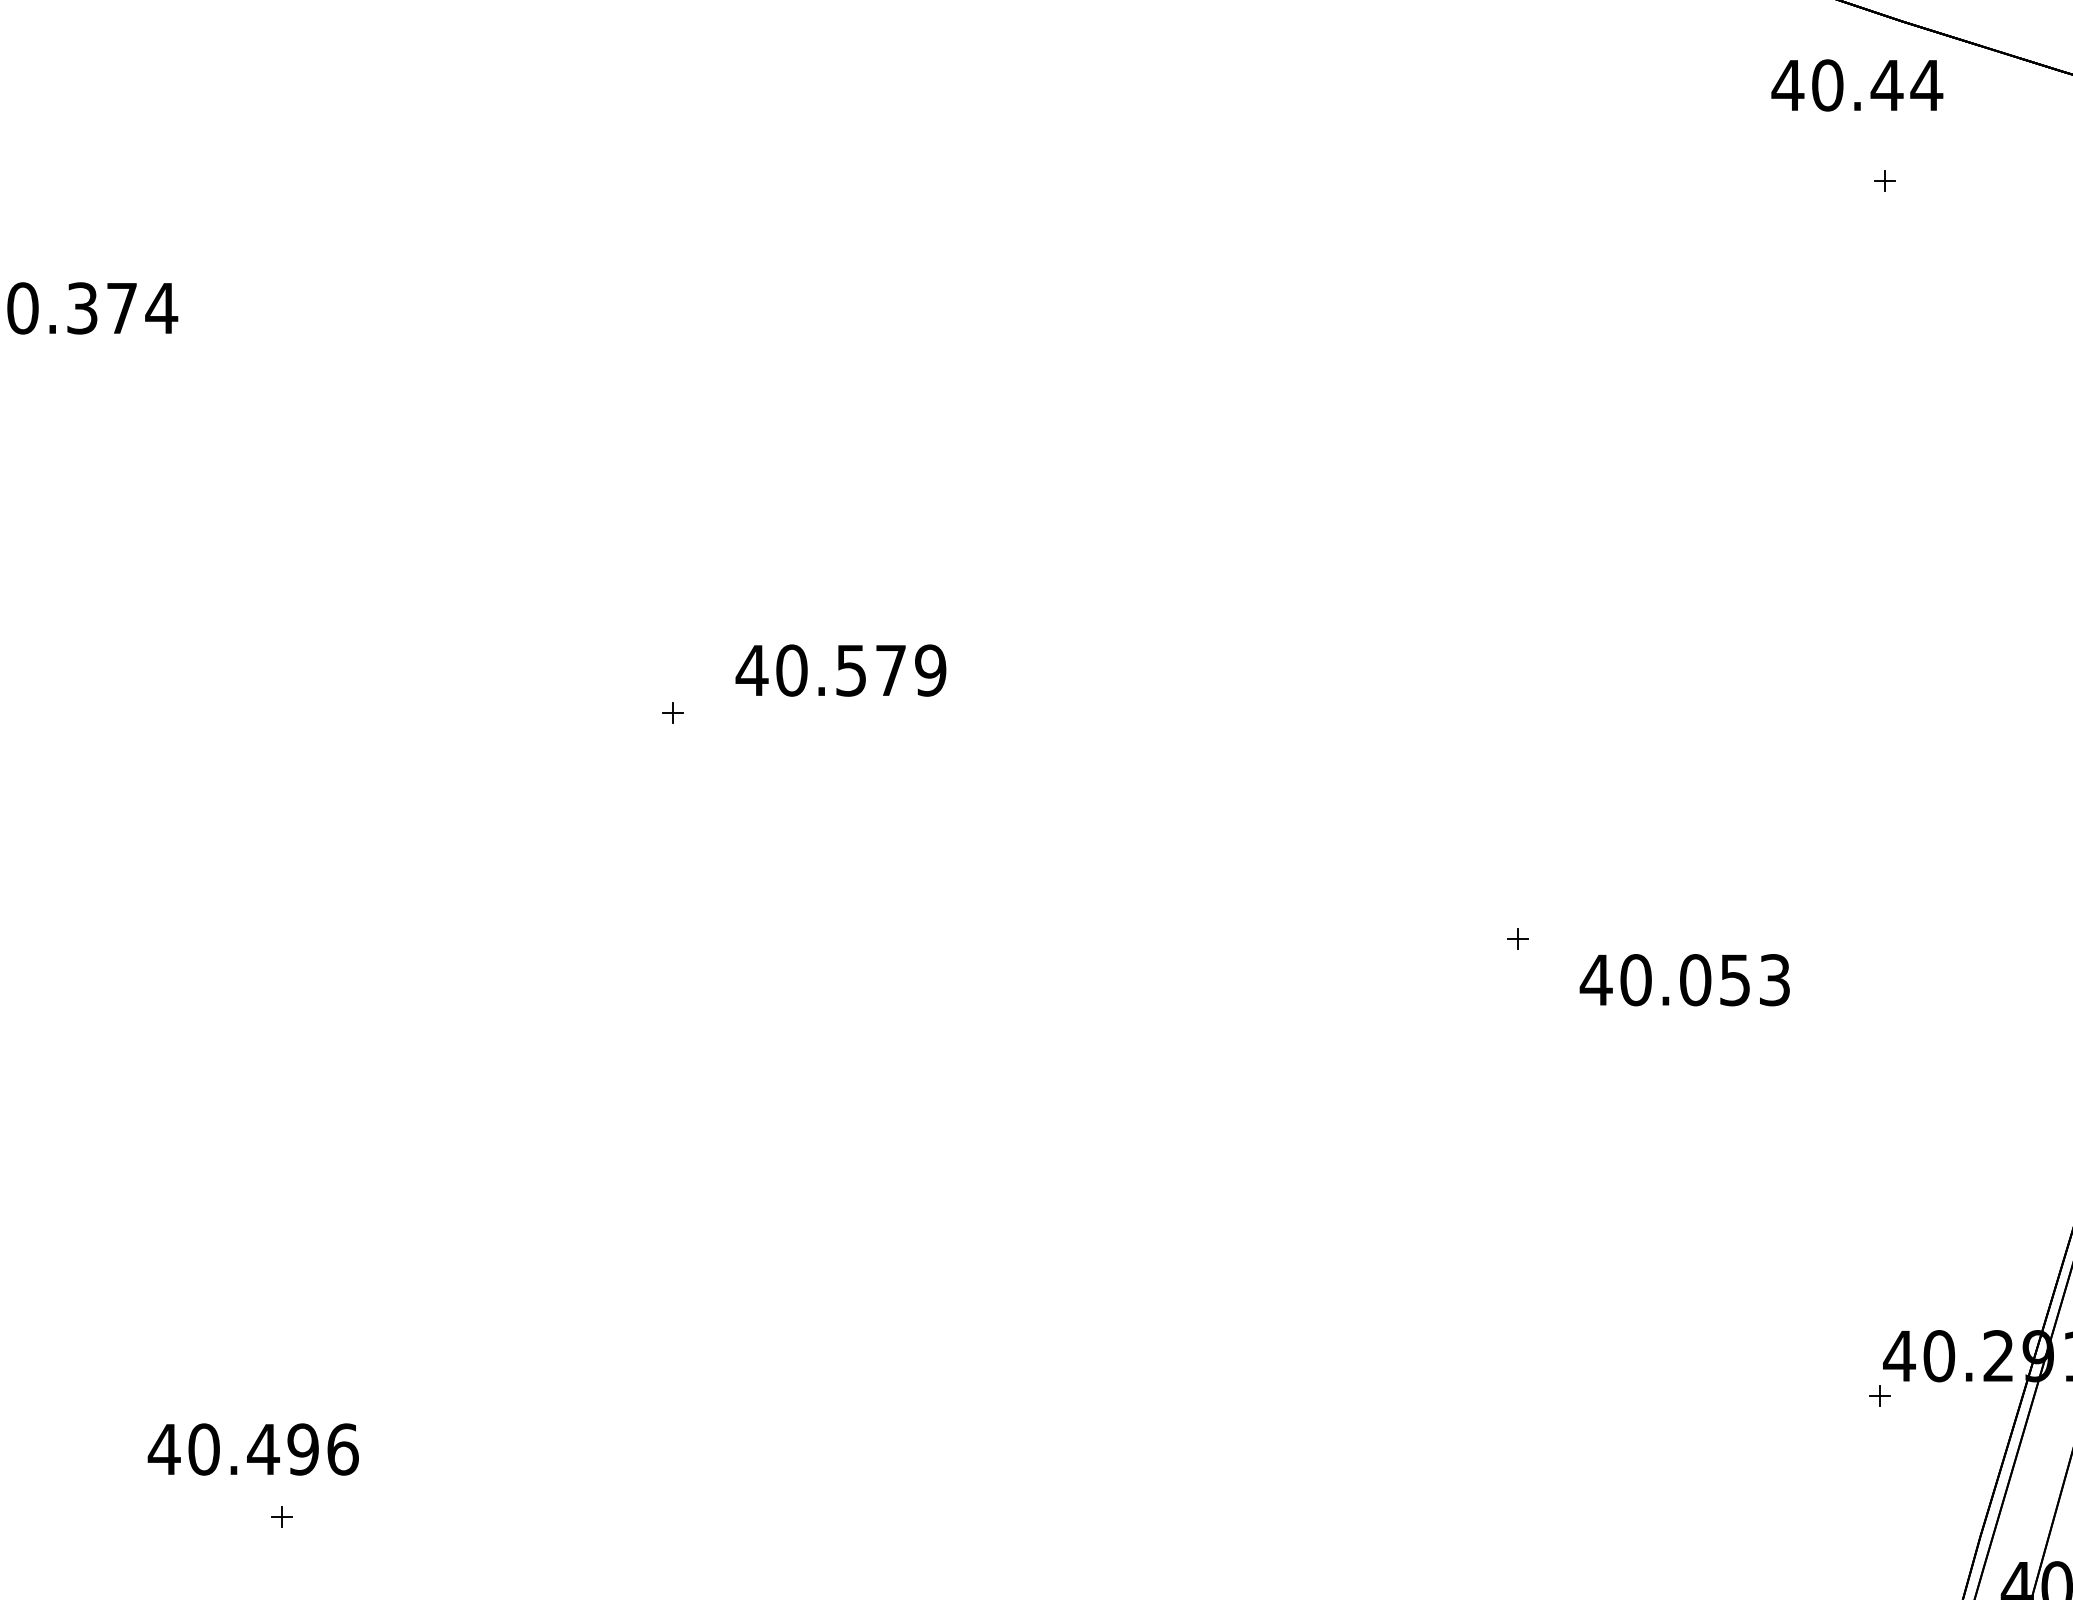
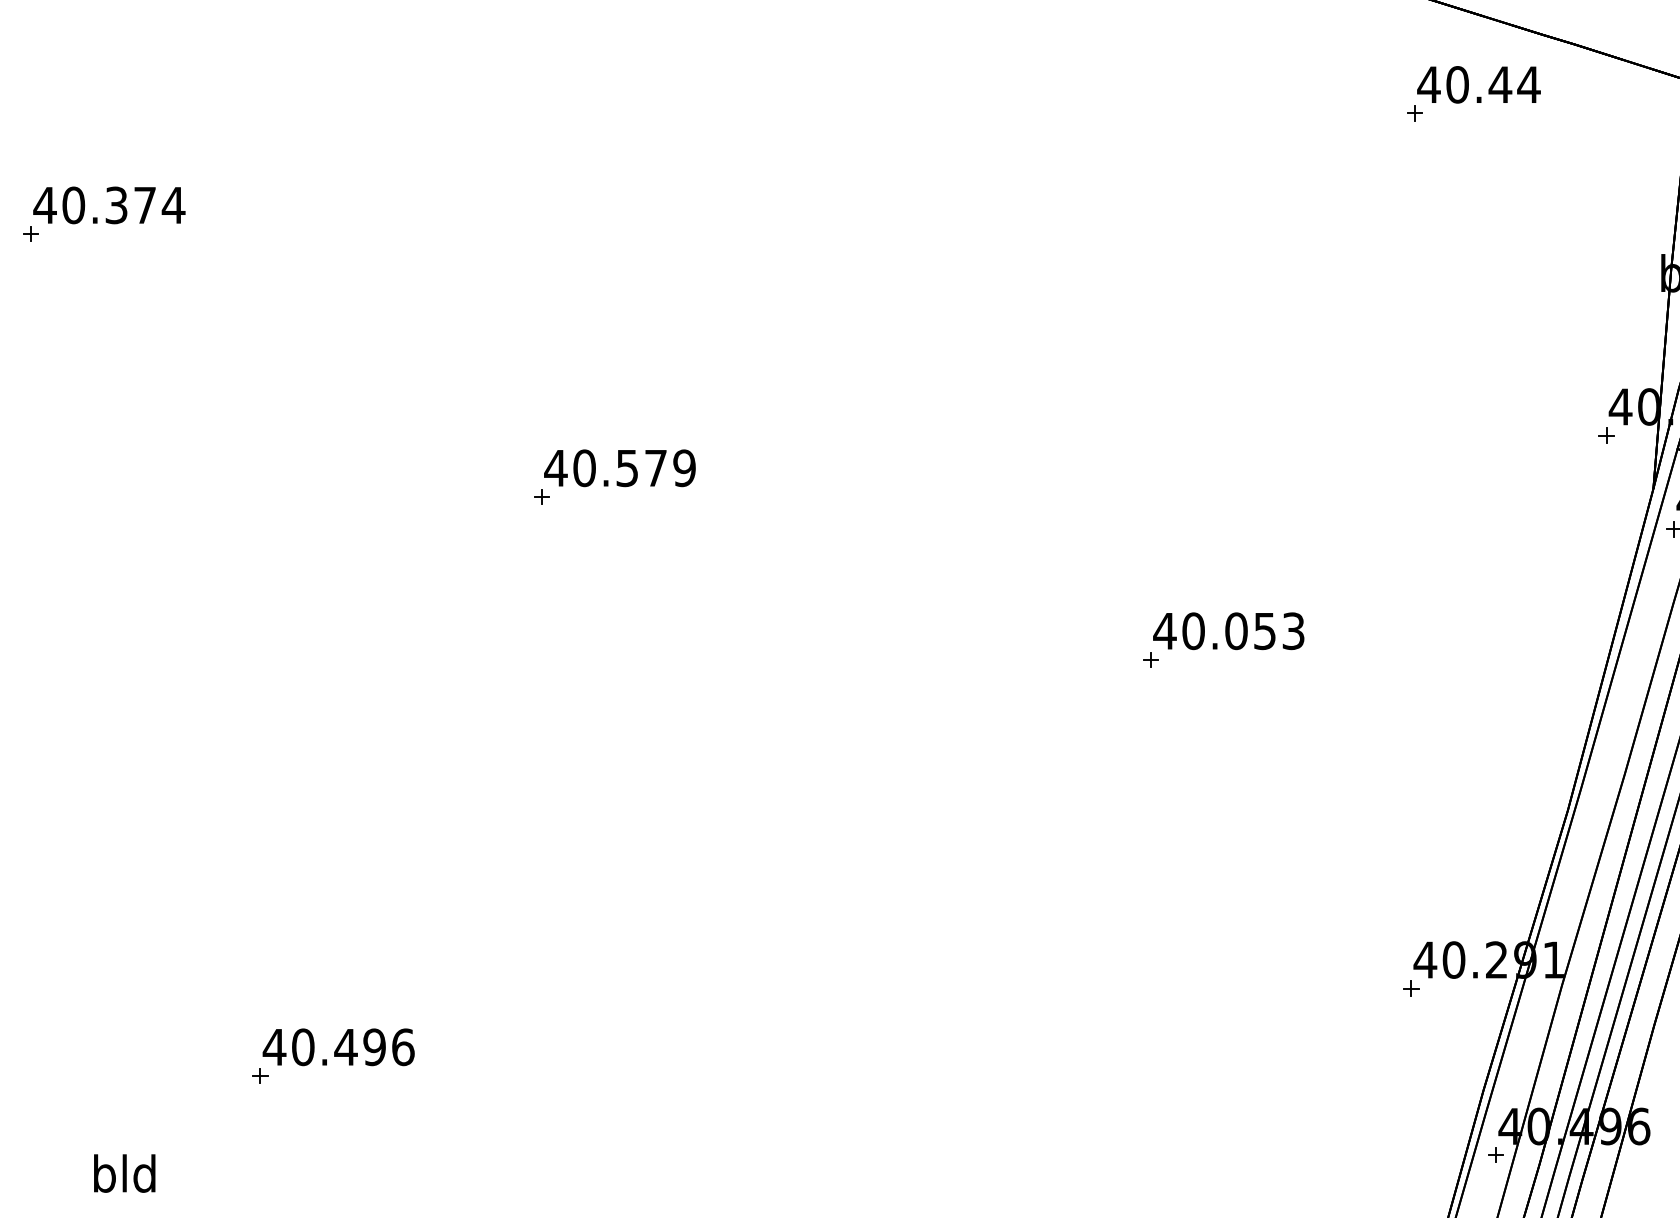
text: (1856, 84) -> (1478, 84), moved
text: (840, 670) -> (619, 468), moved
text: (1684, 980) -> (1228, 631), moved
text: (253, 1449) -> (338, 1047), moved

